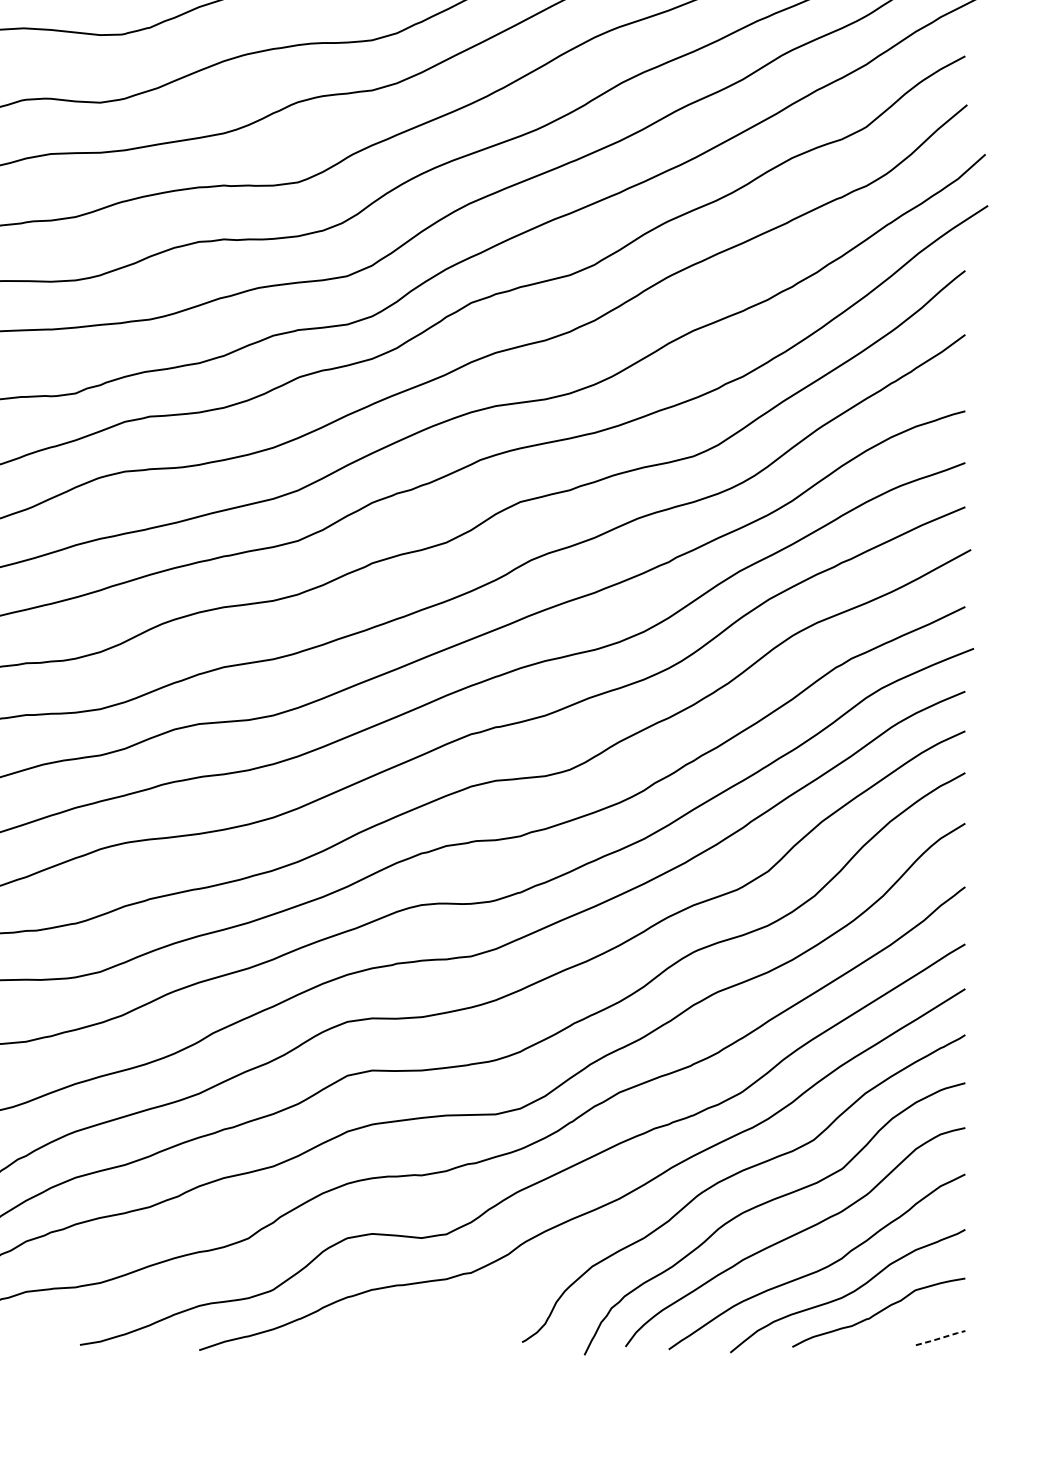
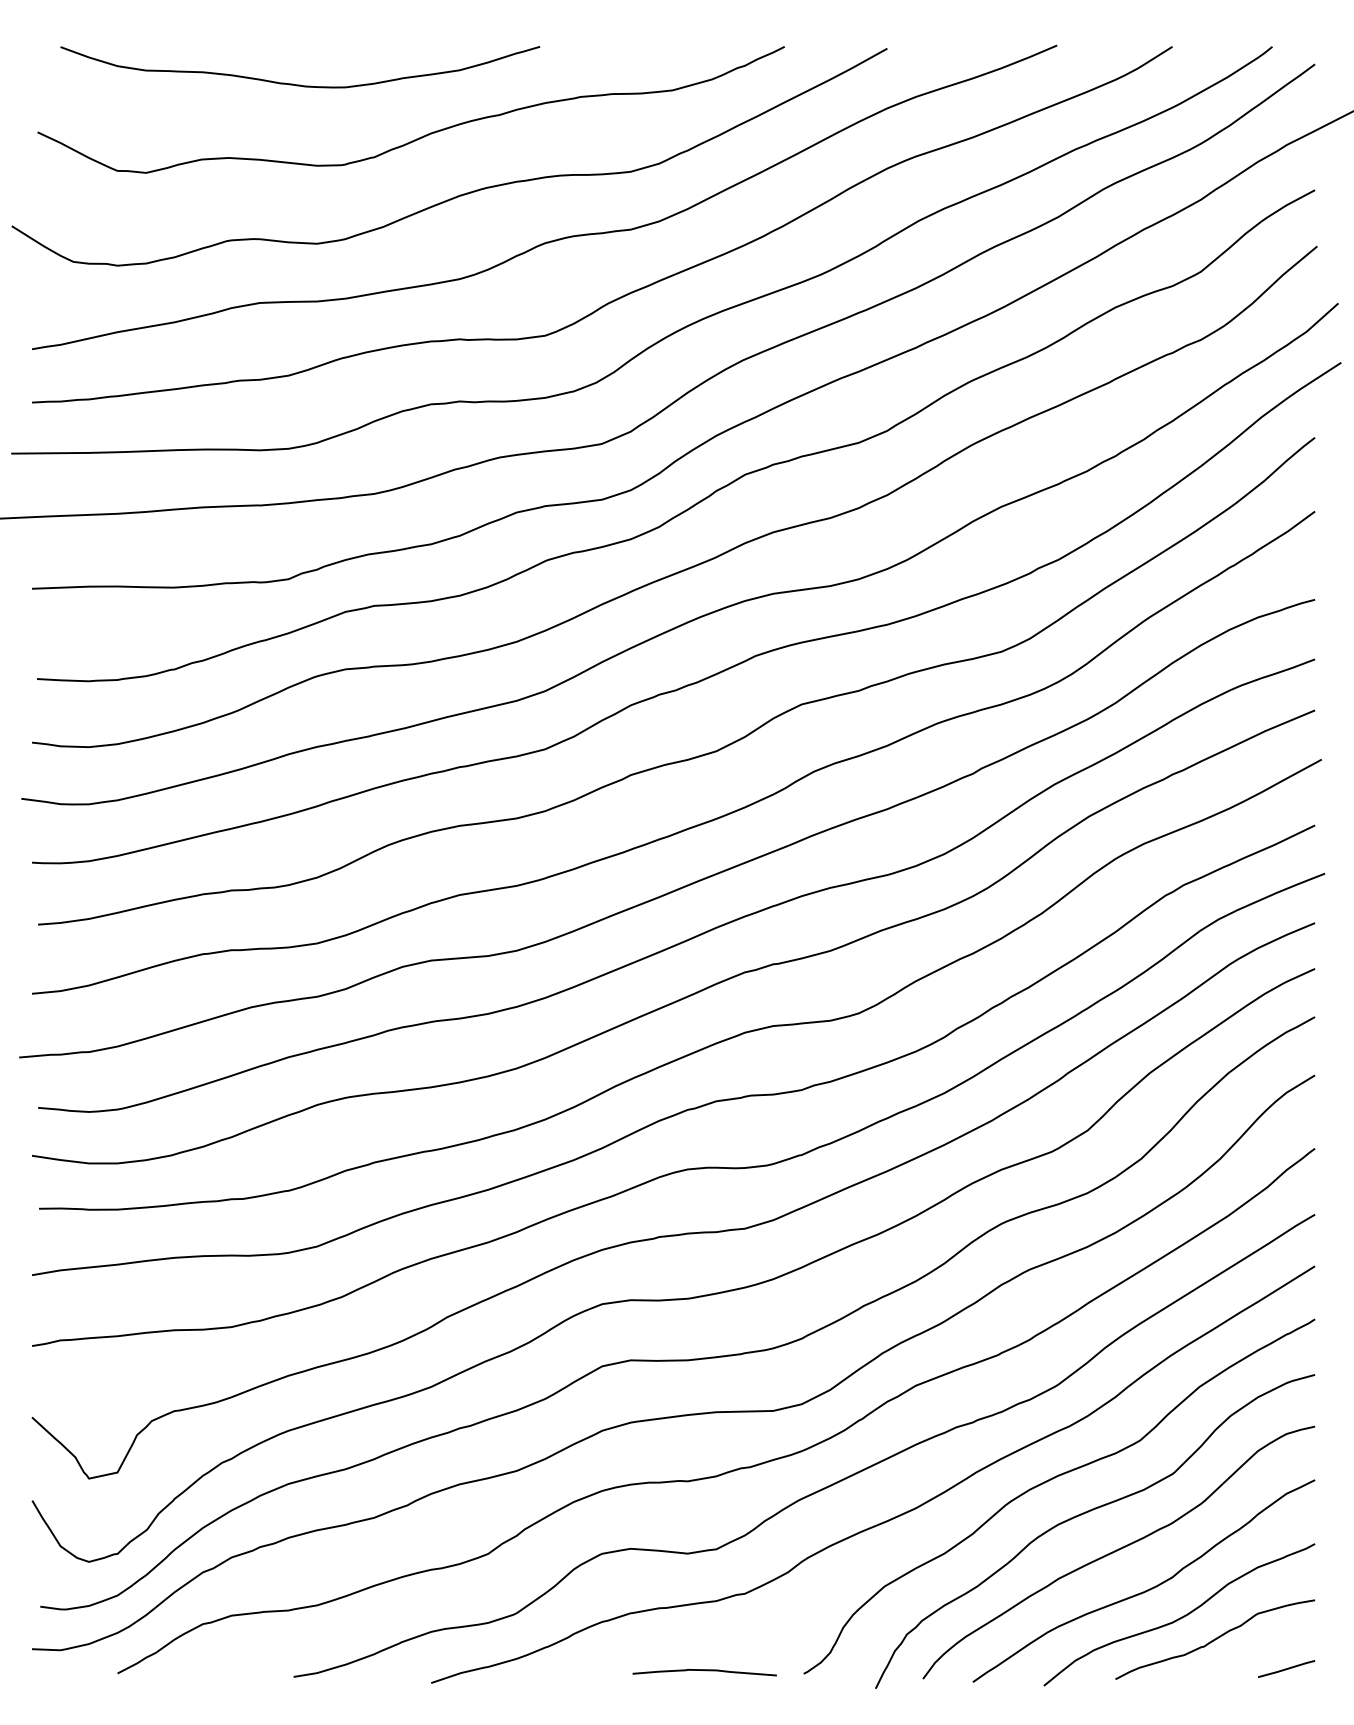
line: (940, 1338) -> (1286, 1669), dashed -> solid
curve: (436, 1340) -> (704, 1671), added

